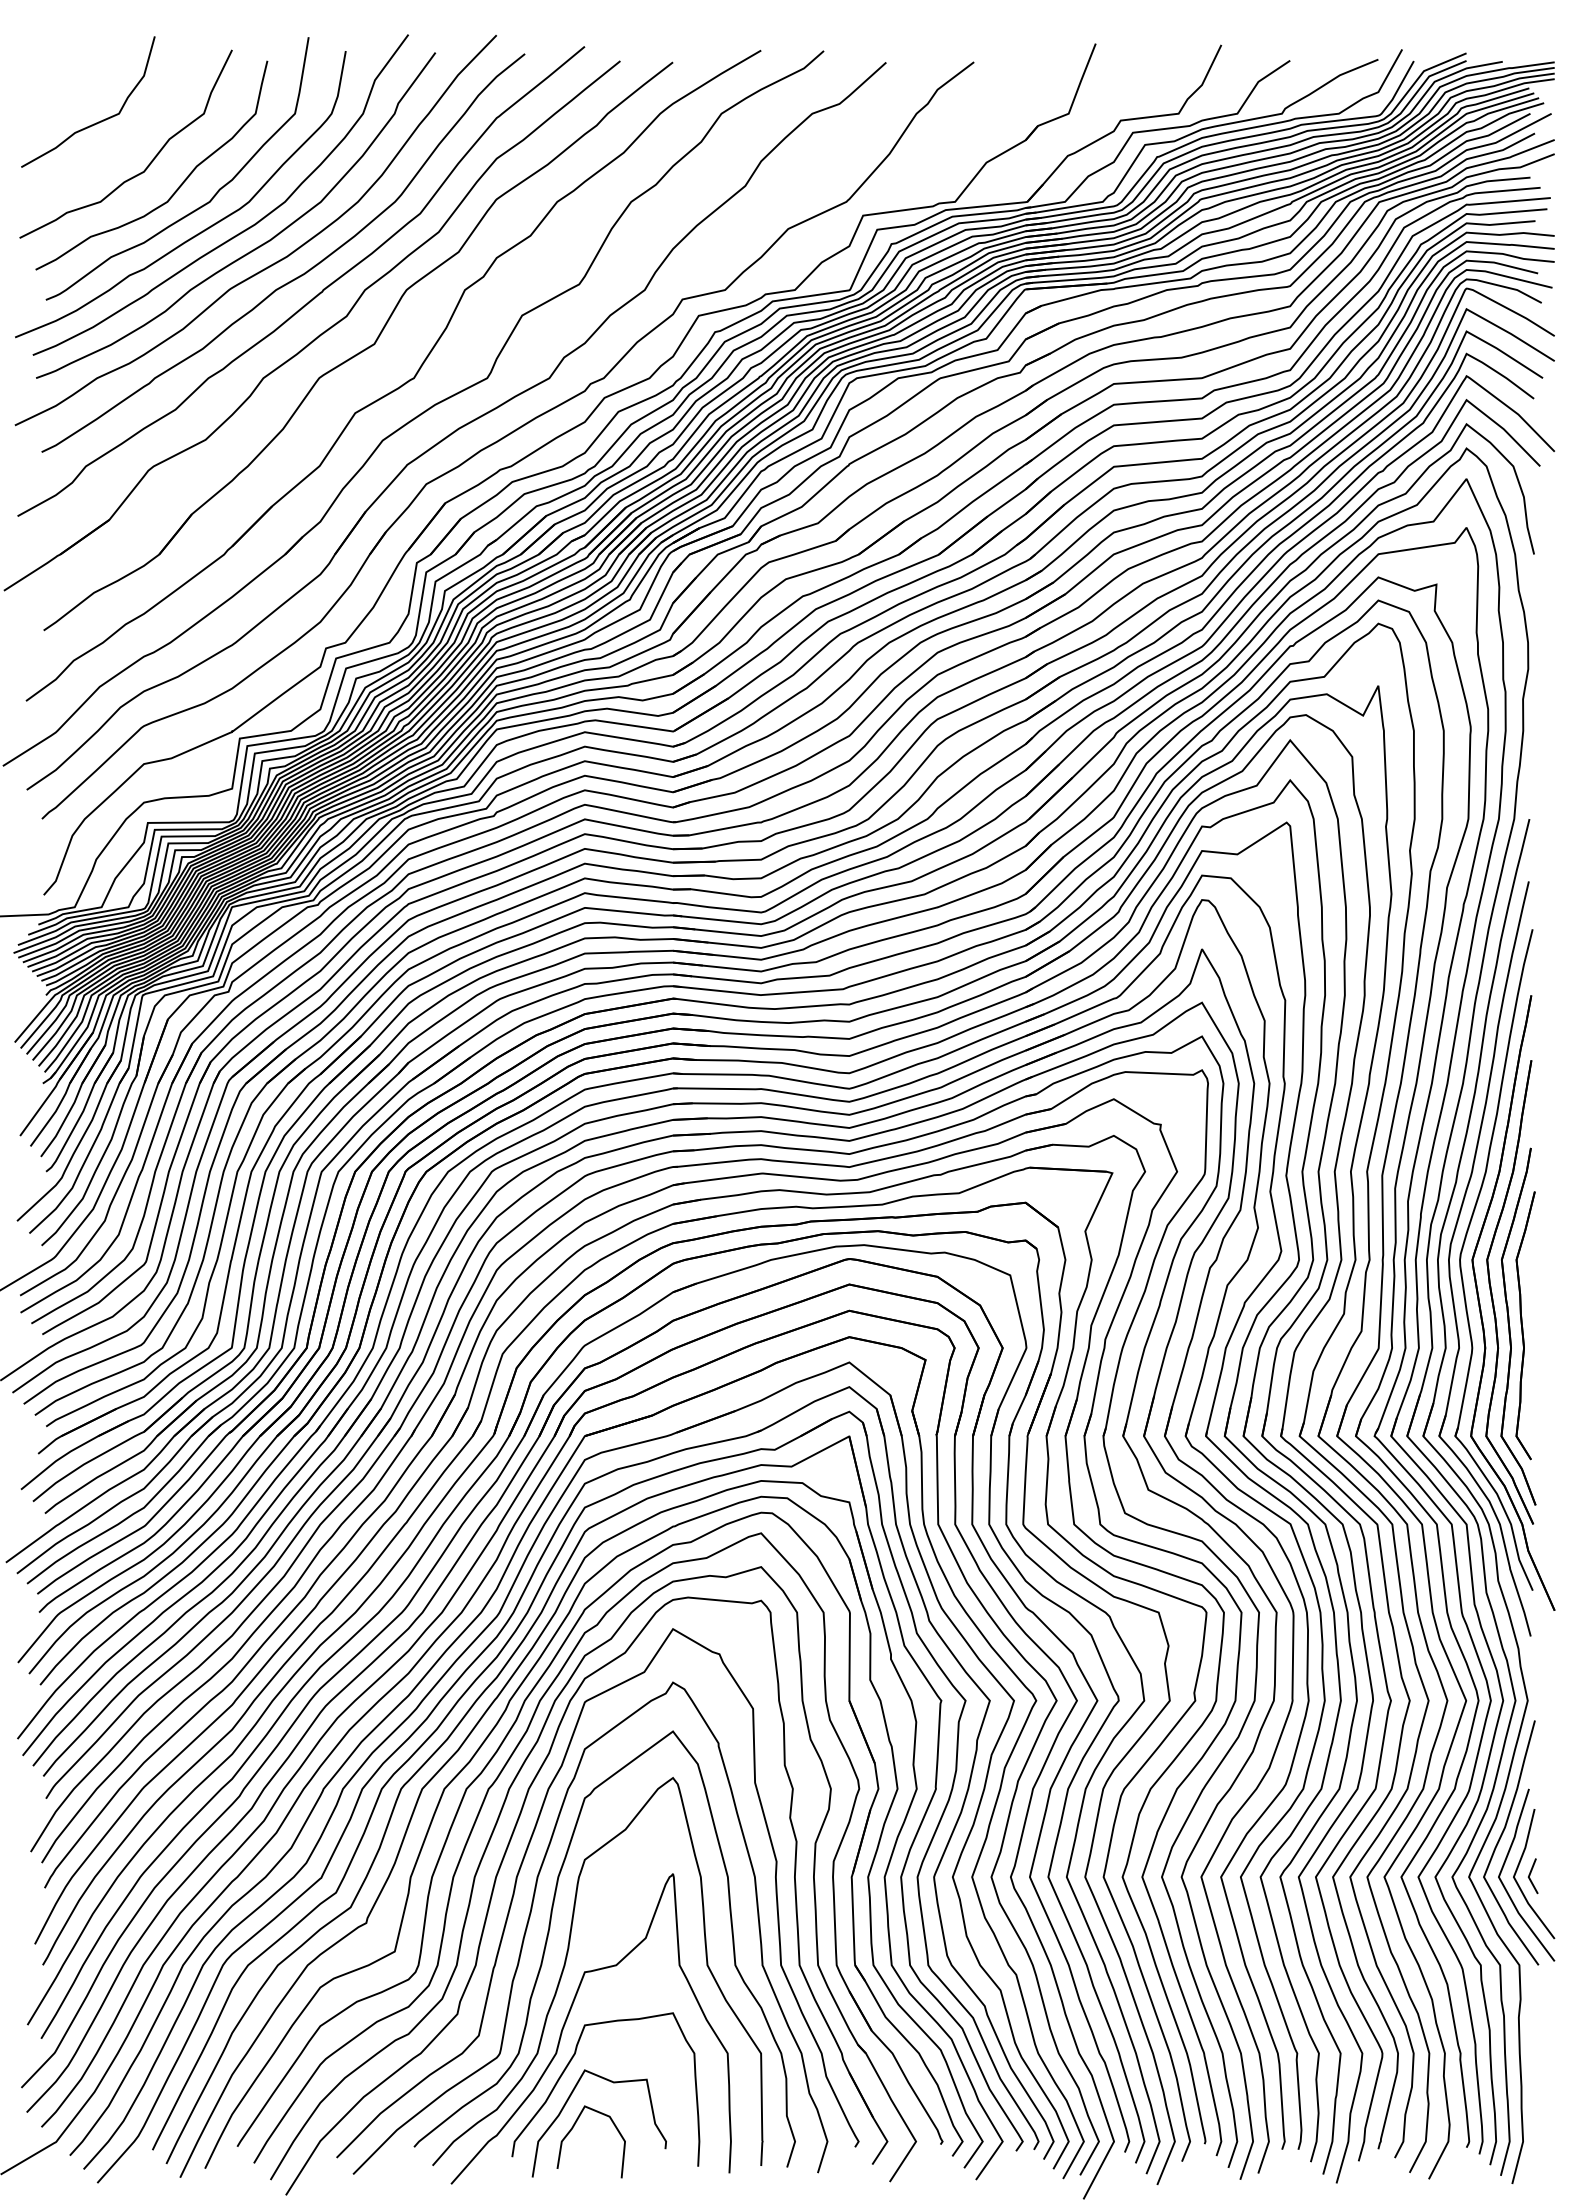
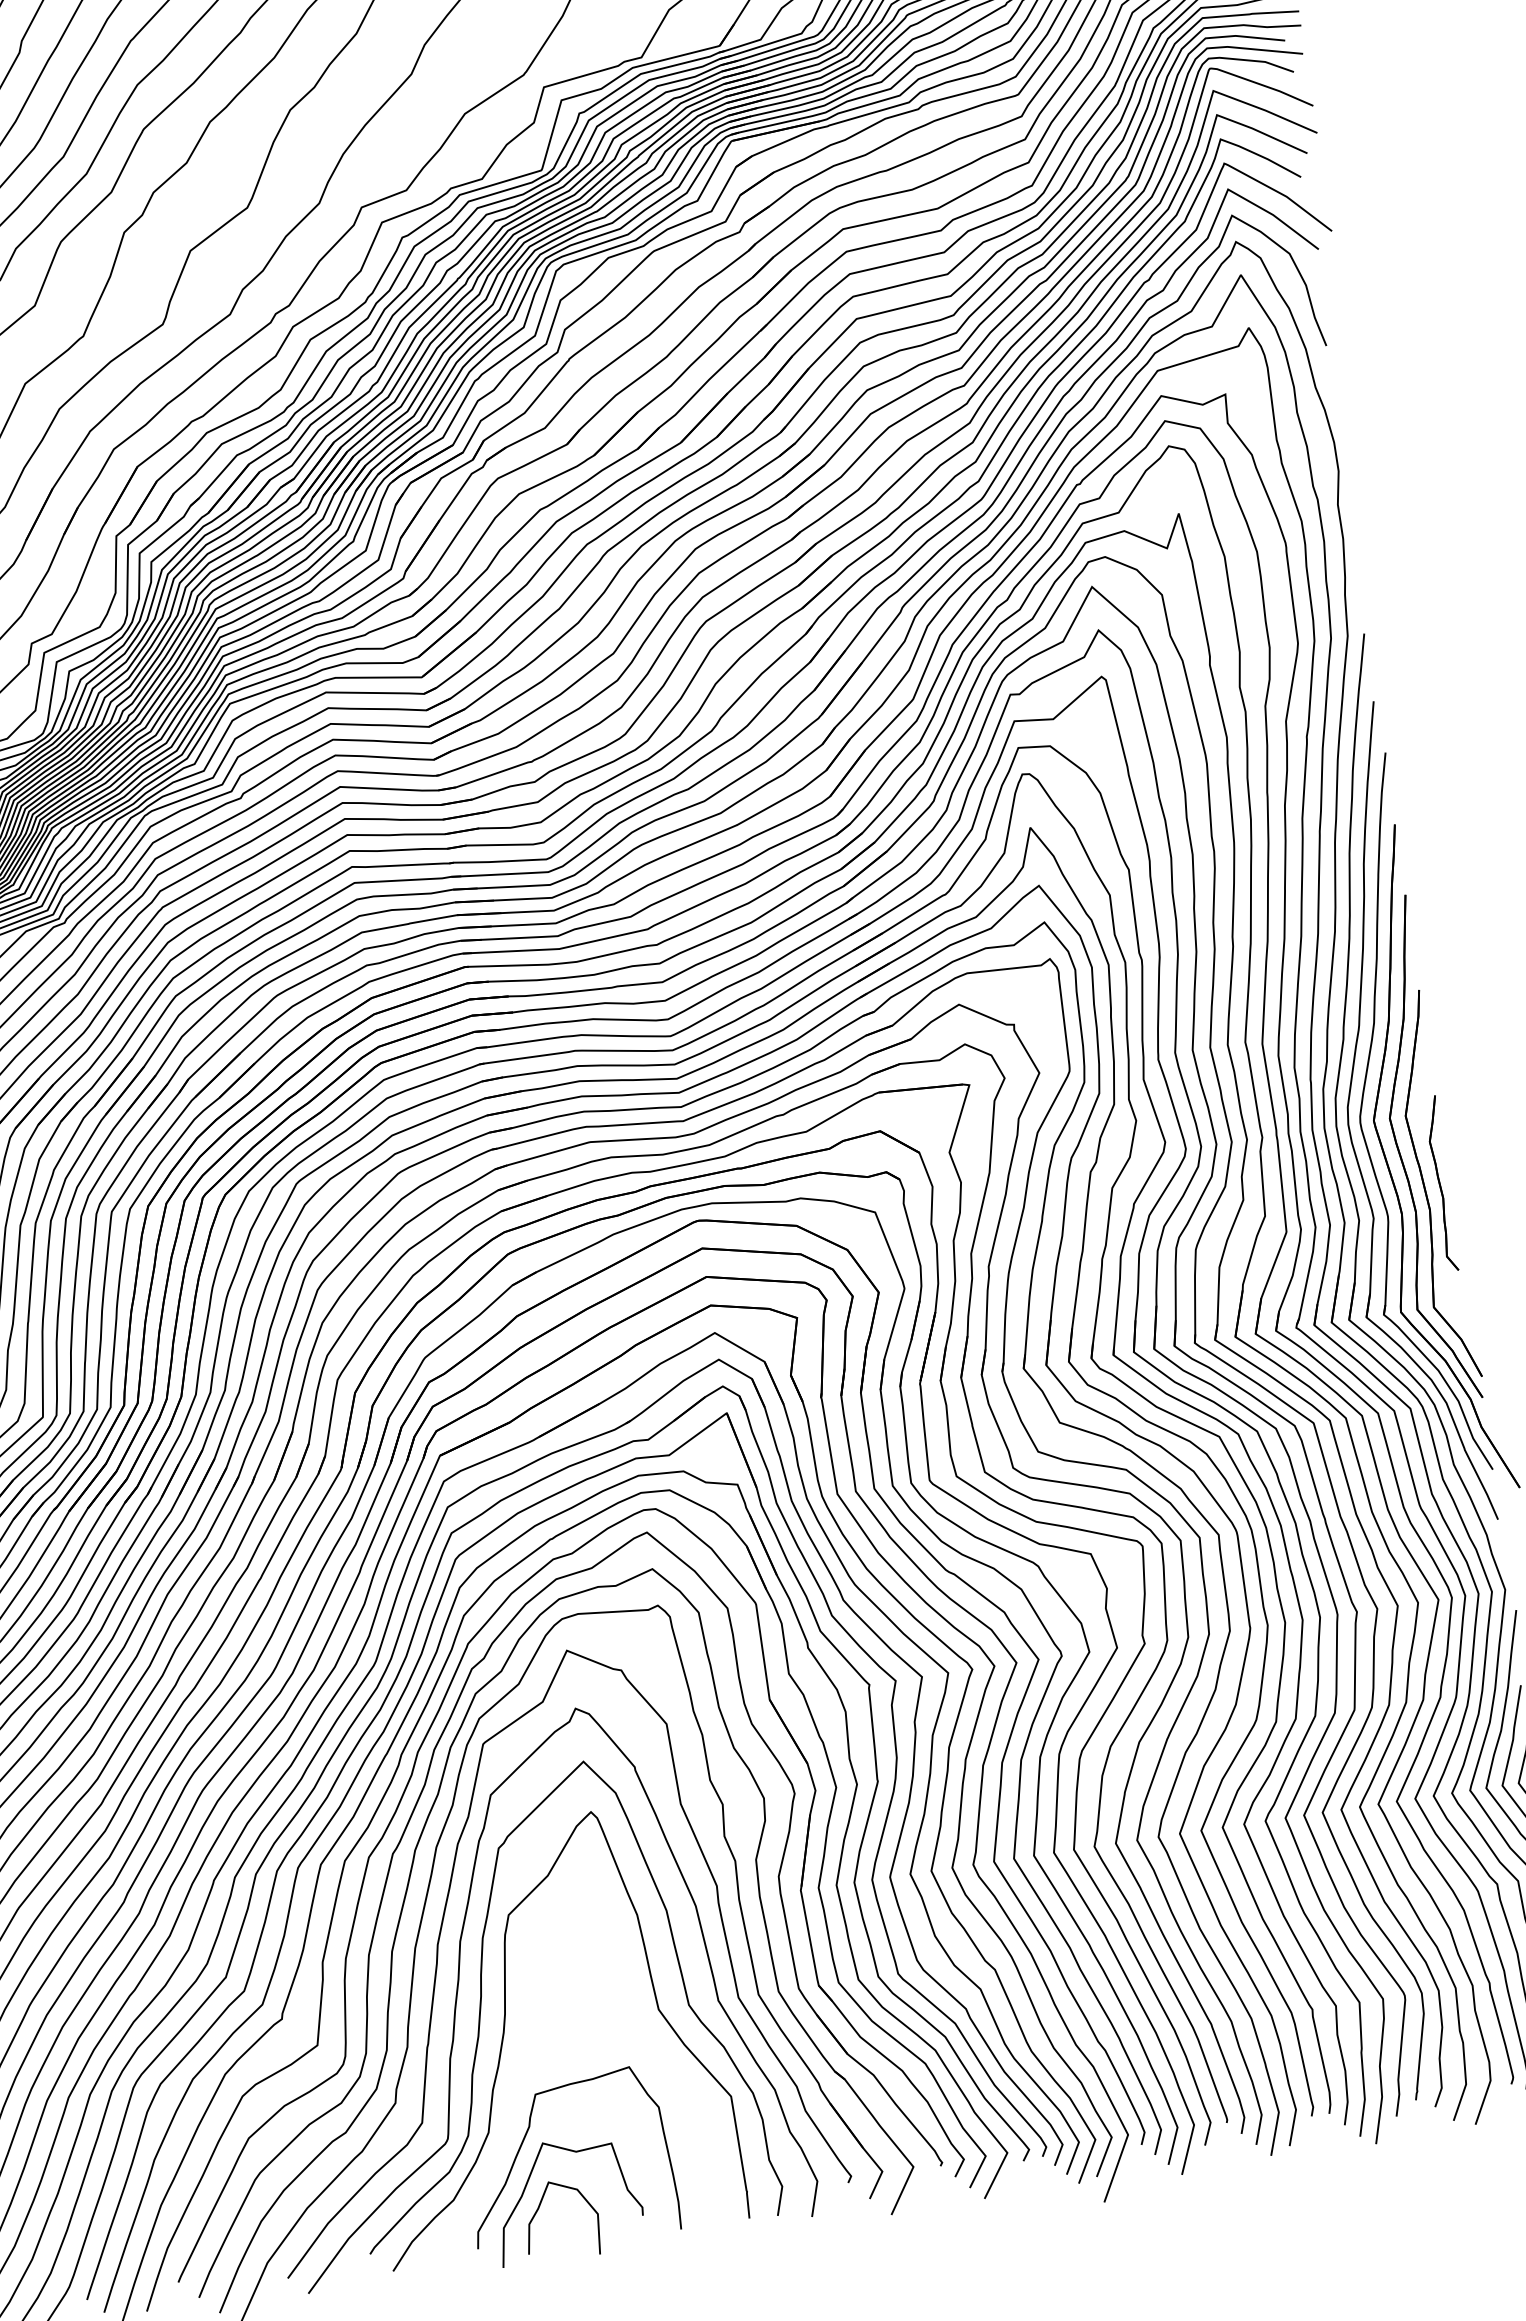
part: (1525, 1325) -> (1441, 1183), size x0.6
curve: (568, 2017) -> (516, 2088), removed

